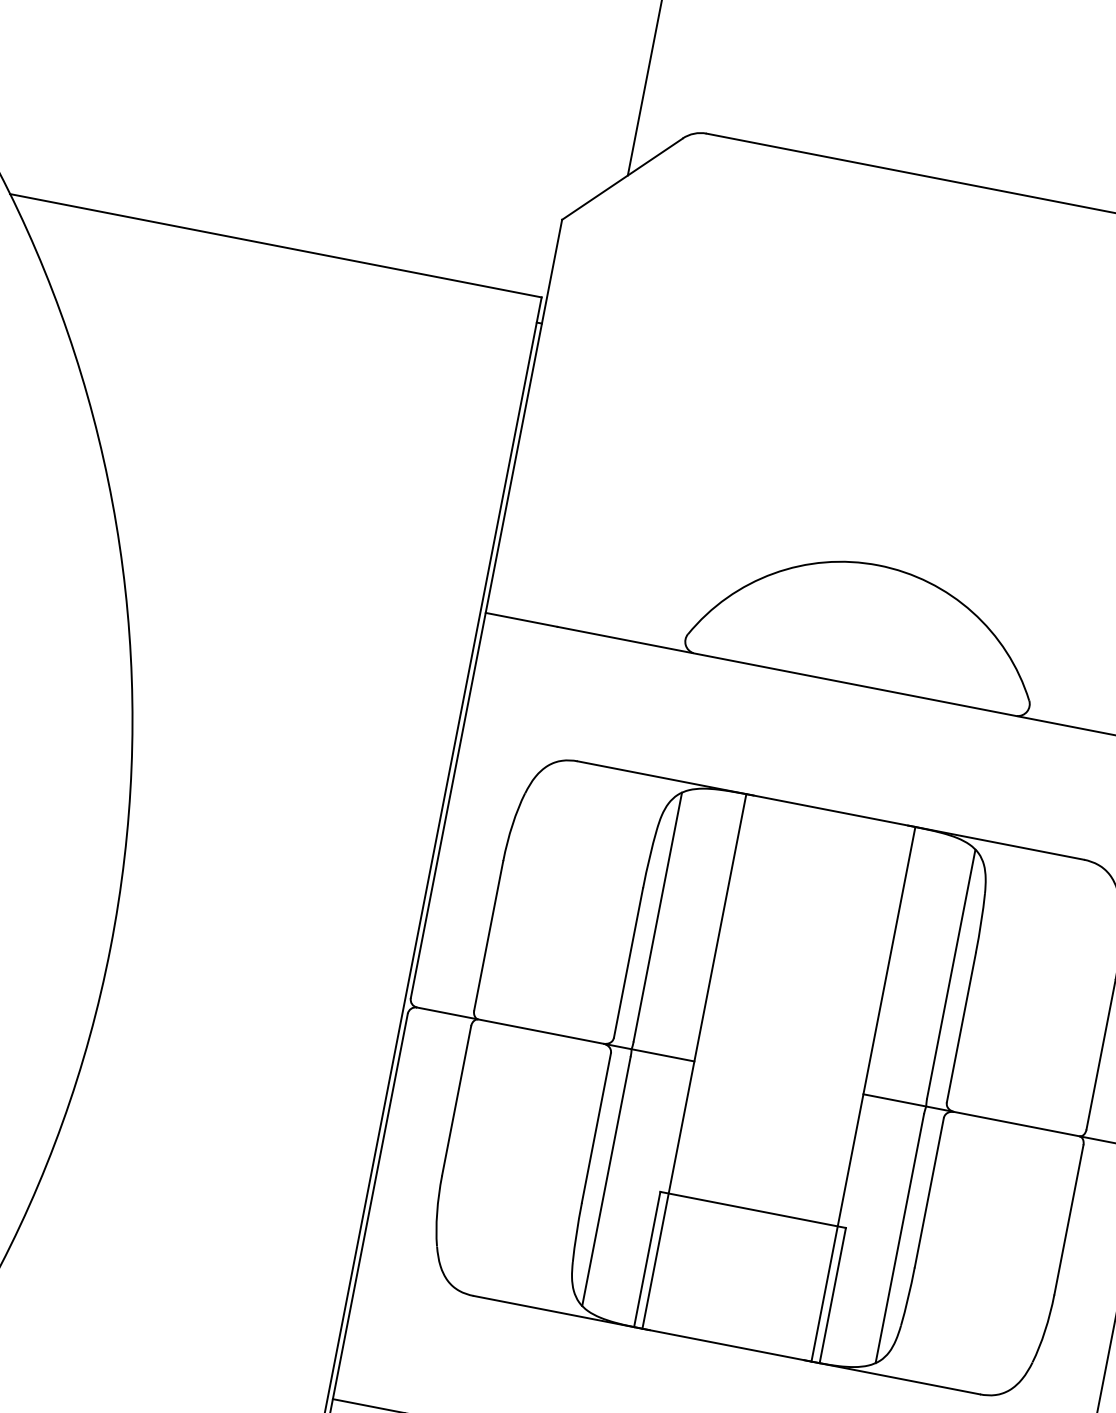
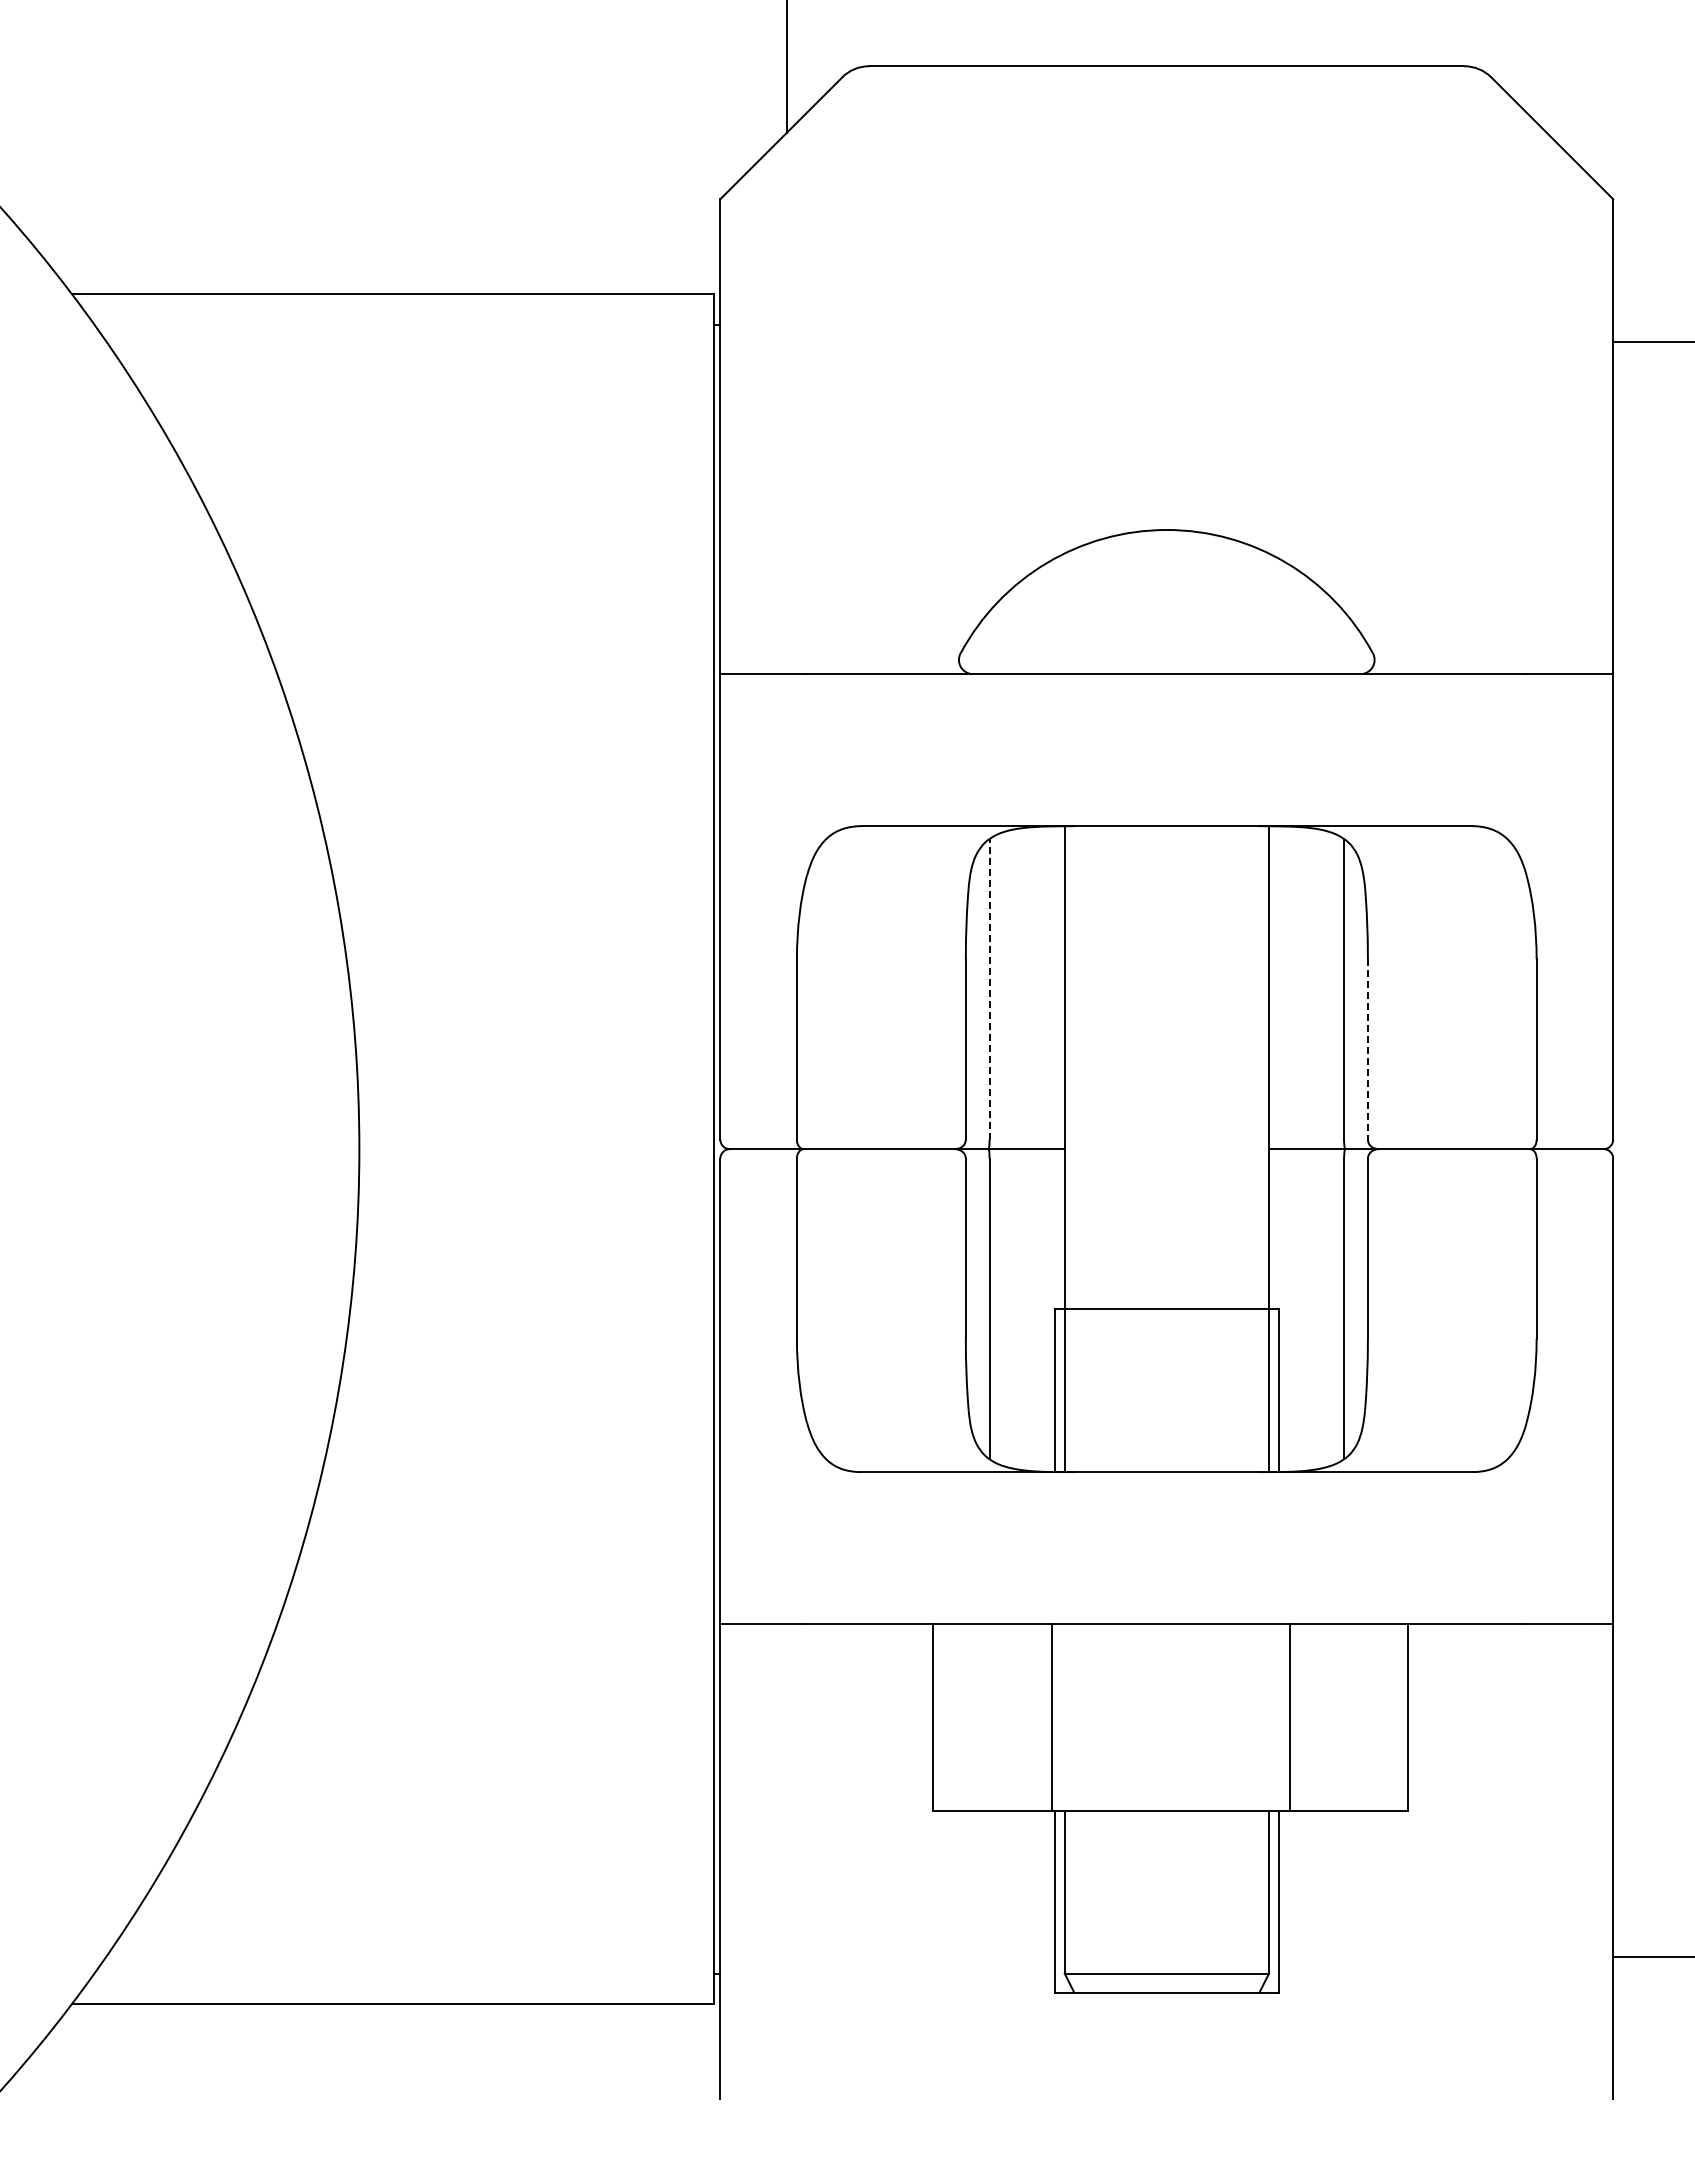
line: (657, 916) -> (989, 988), solid -> dashed
line: (961, 1027) -> (1367, 1049), solid -> dashed

